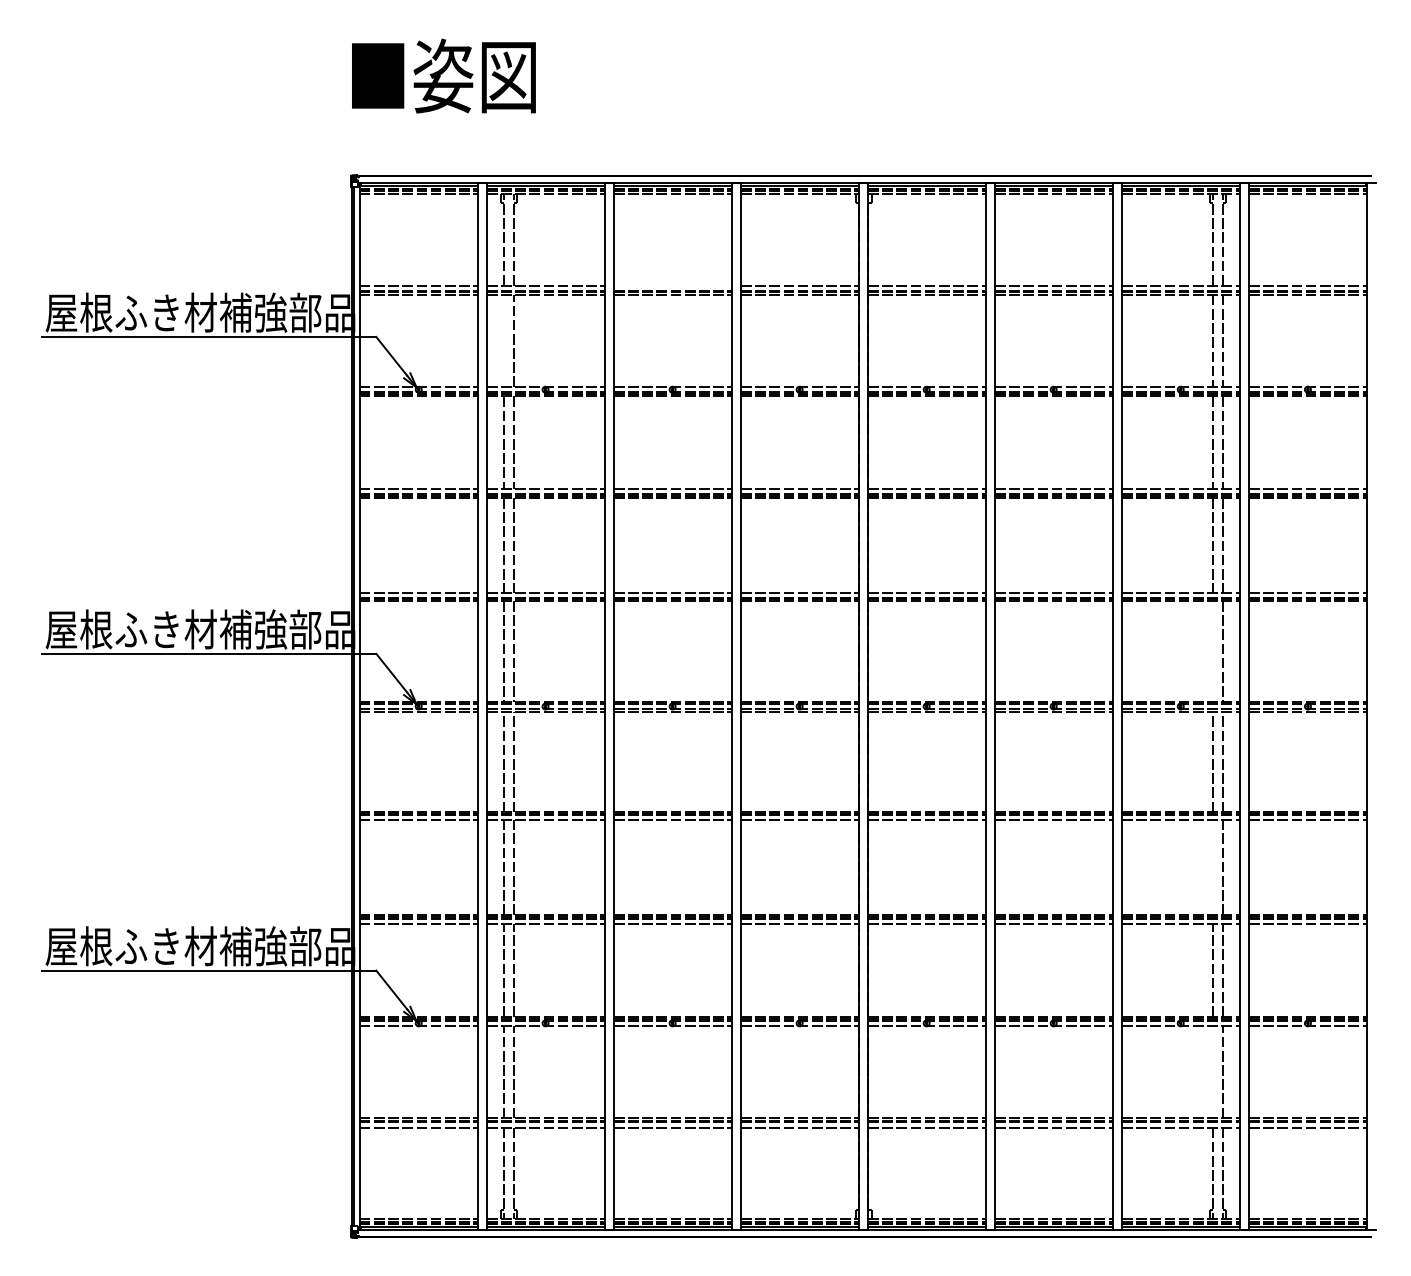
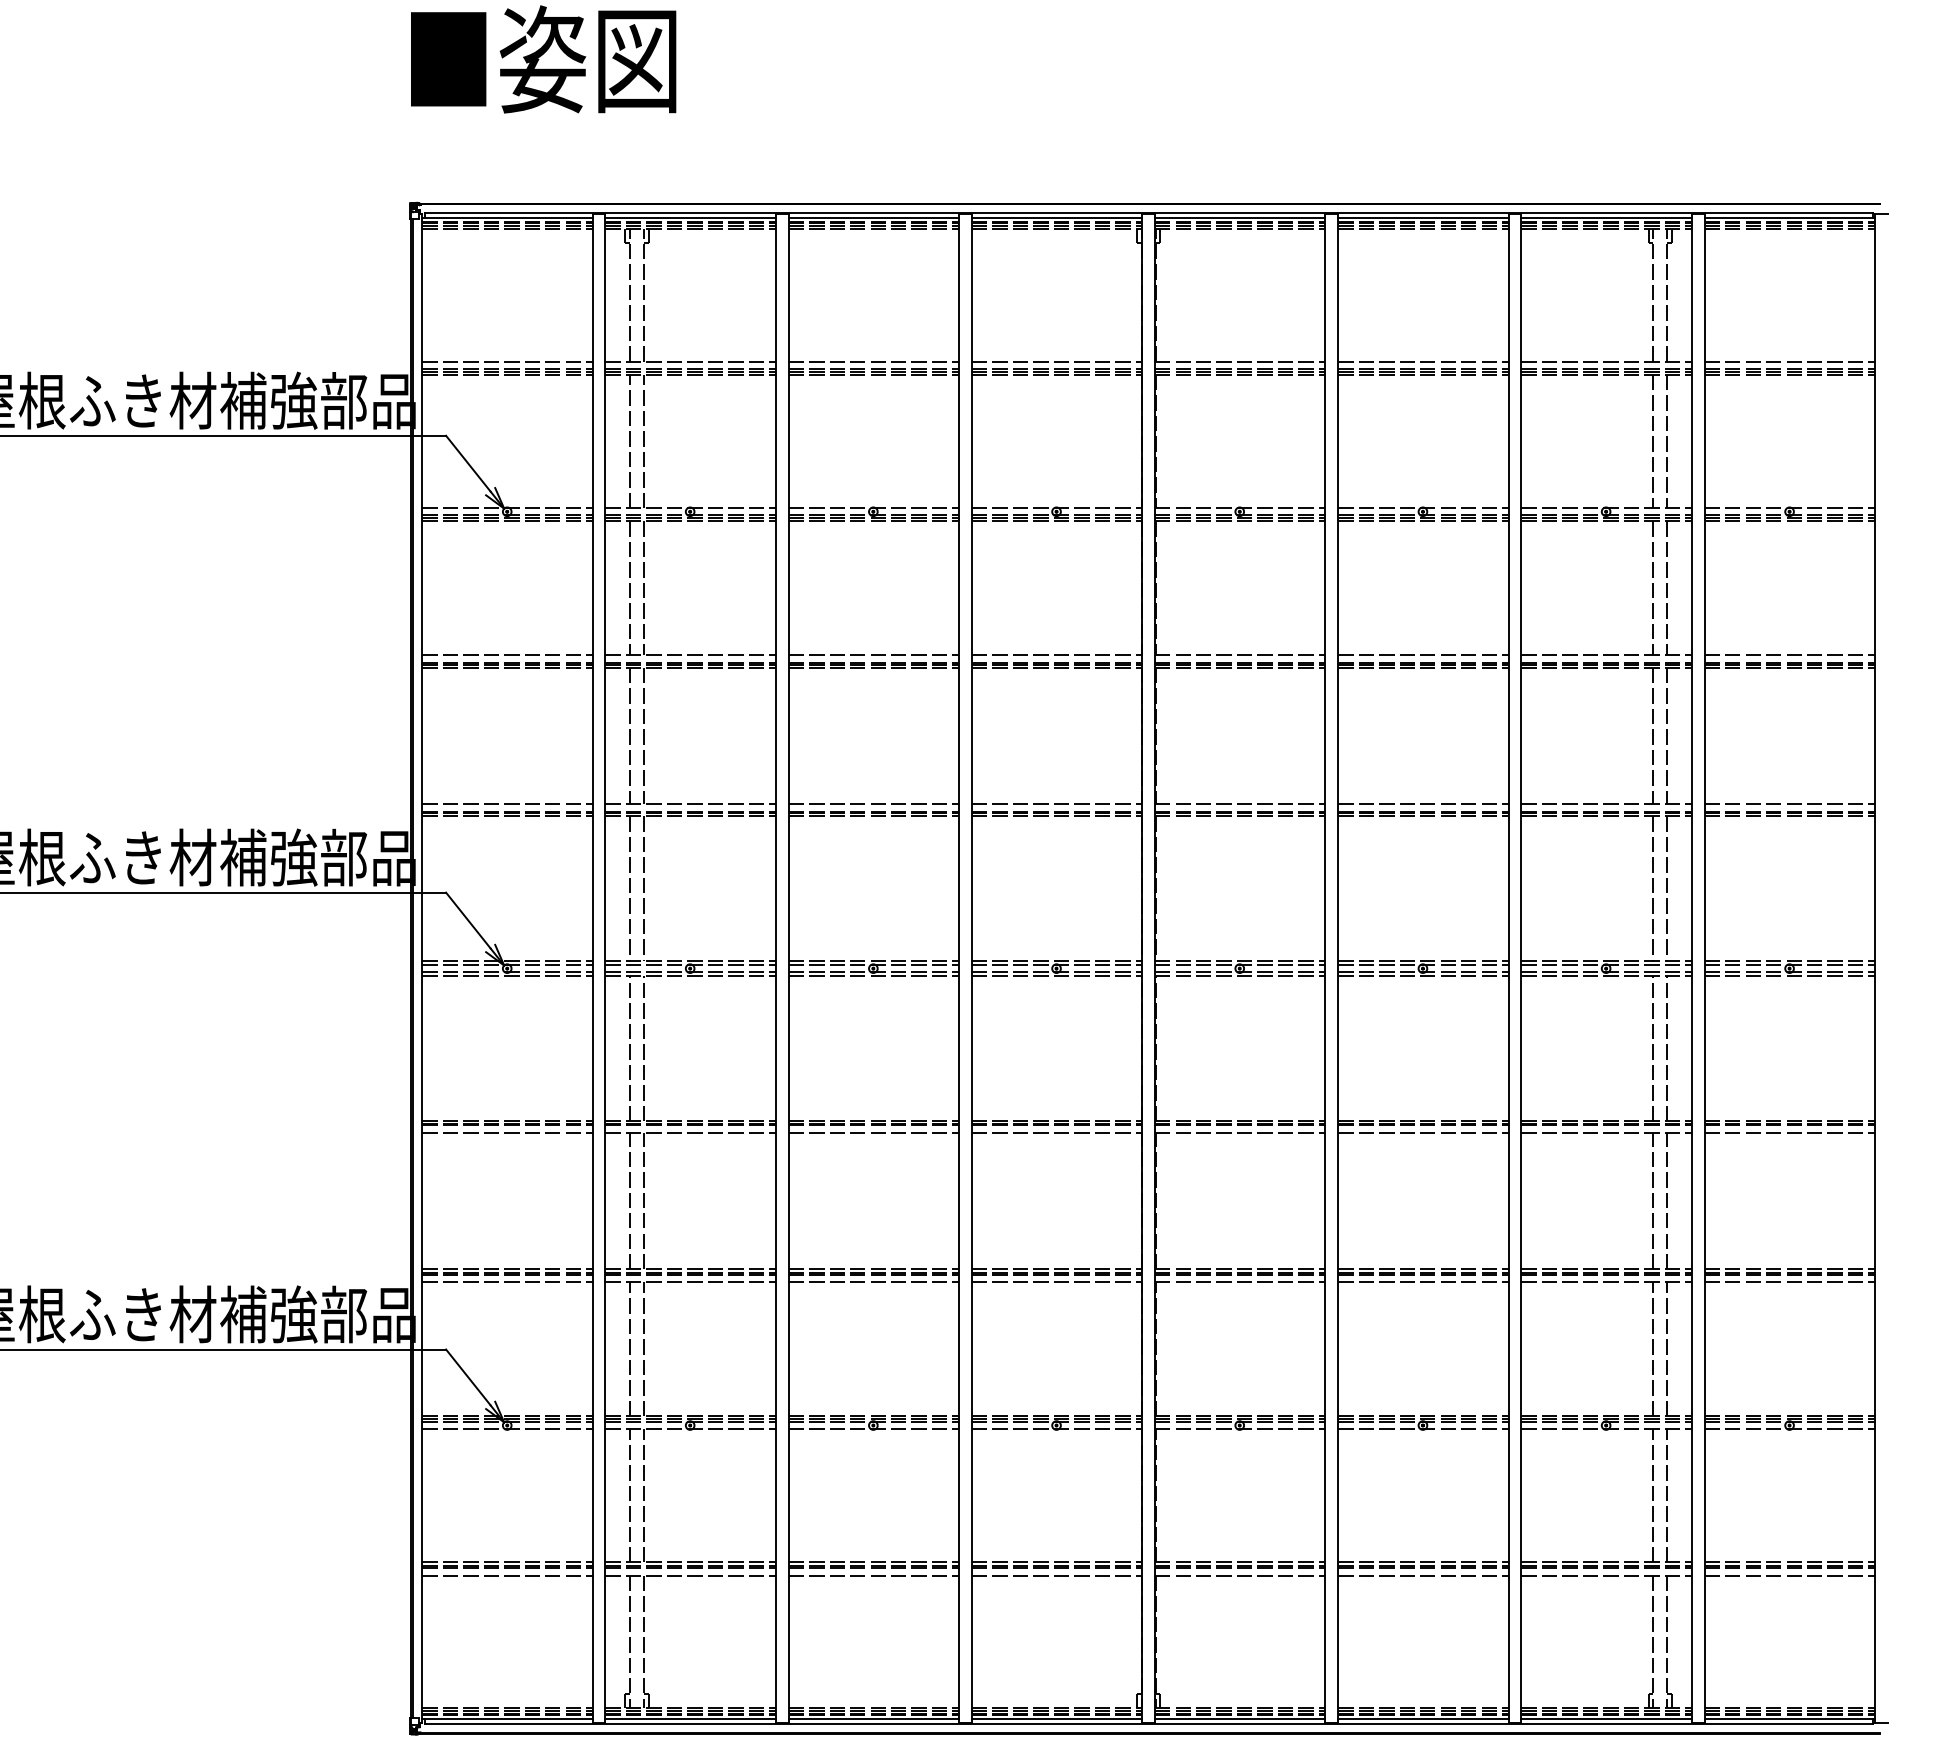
line: (672, 285) -> (873, 361), added
line: (503, 340) -> (629, 440), added
line: (1213, 650) -> (1653, 887), added
line: (1213, 867) -> (1653, 1200), added
line: (1213, 1071) -> (1653, 1494), added

